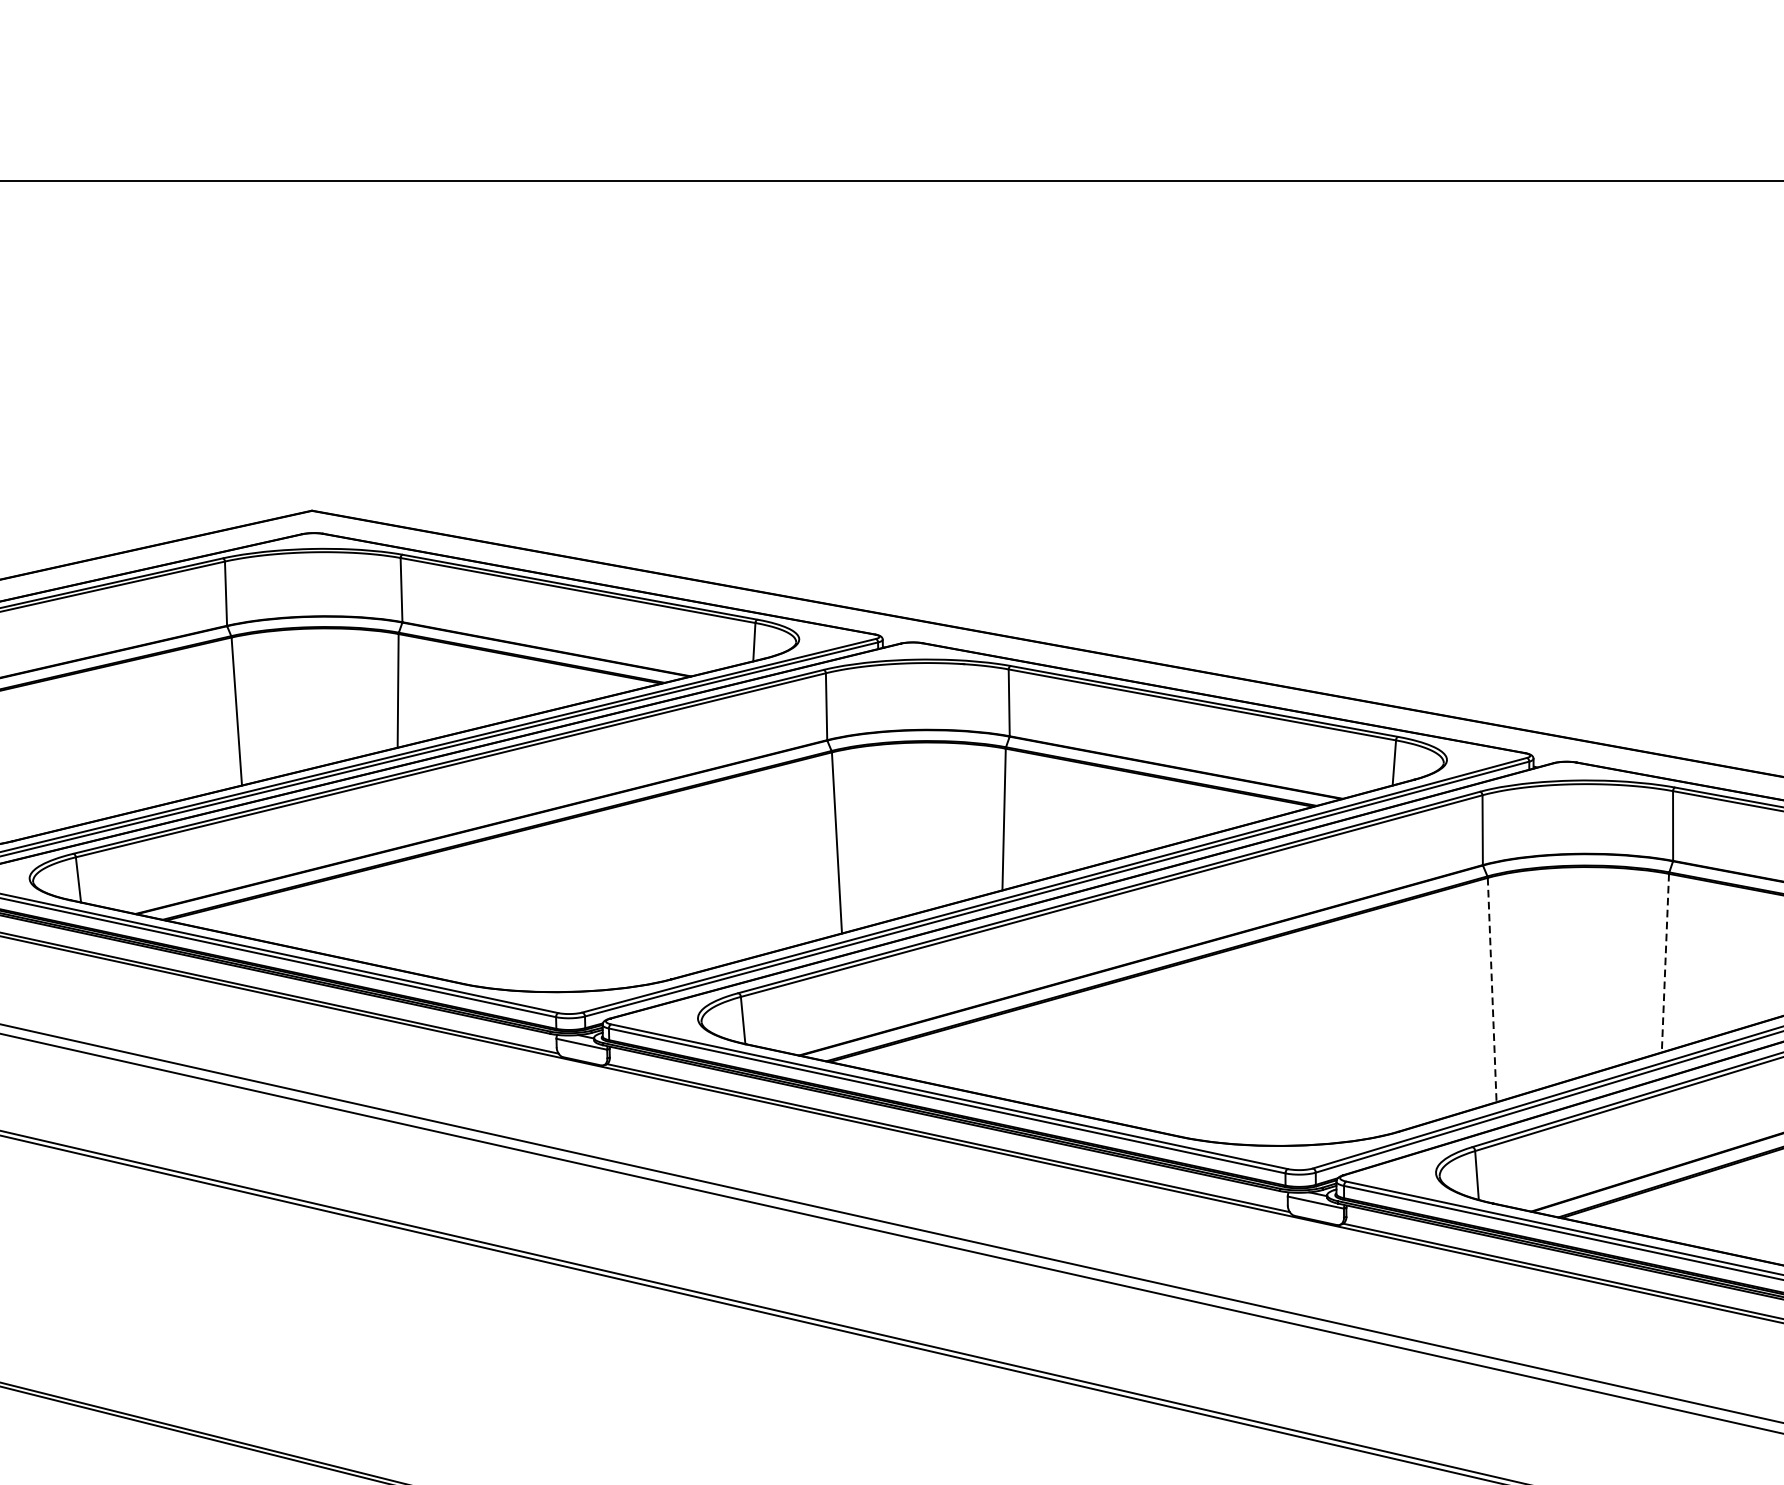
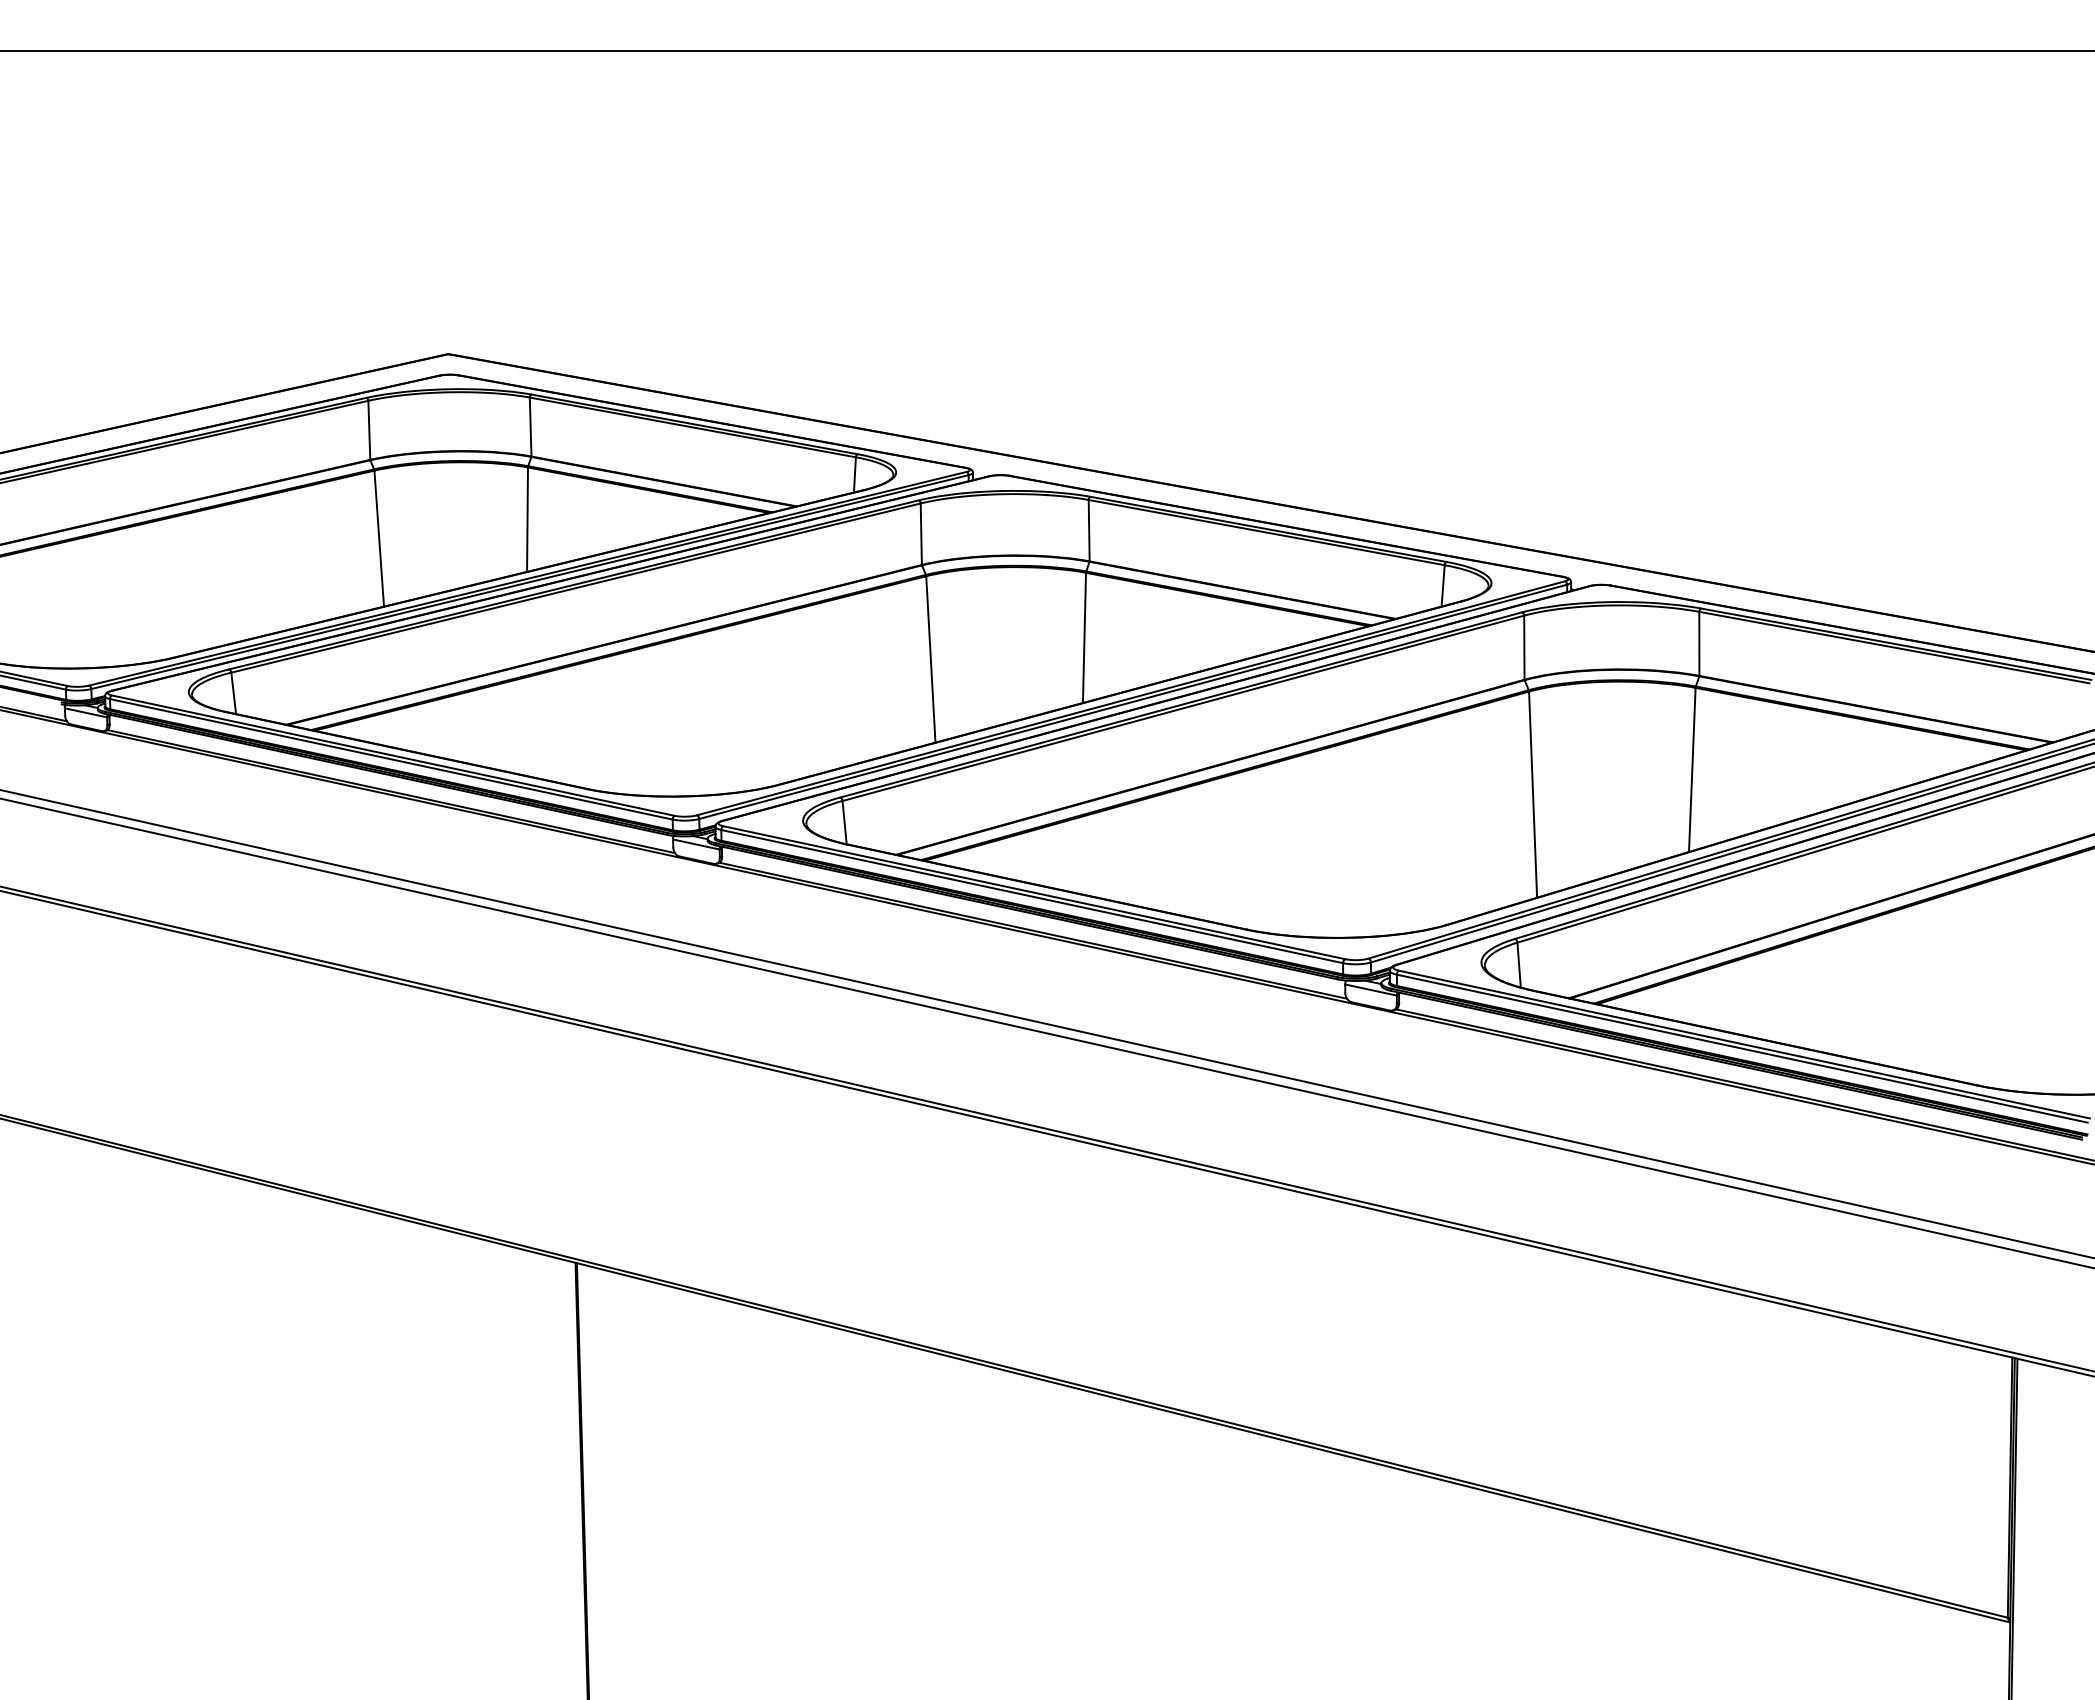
line: (1665, 963) -> (1692, 770), dashed -> solid
line: (1492, 990) -> (1533, 795), dashed -> solid

